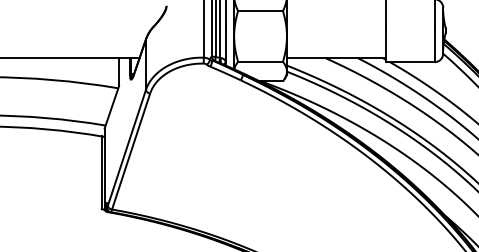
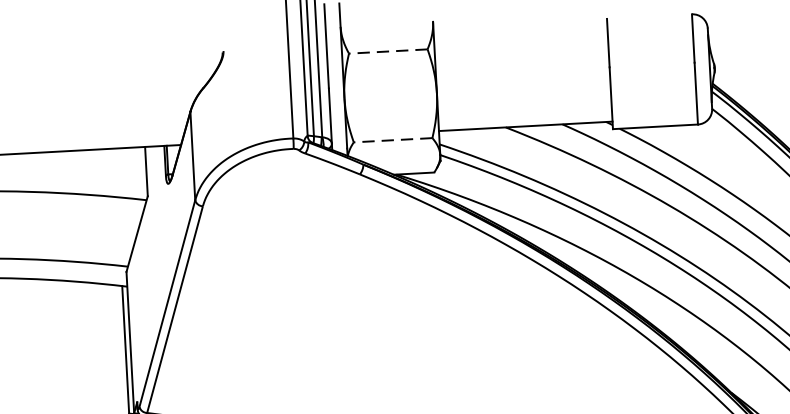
line: (260, 11) -> (388, 52), solid -> dashed
line: (260, 61) -> (392, 139), solid -> dashed

